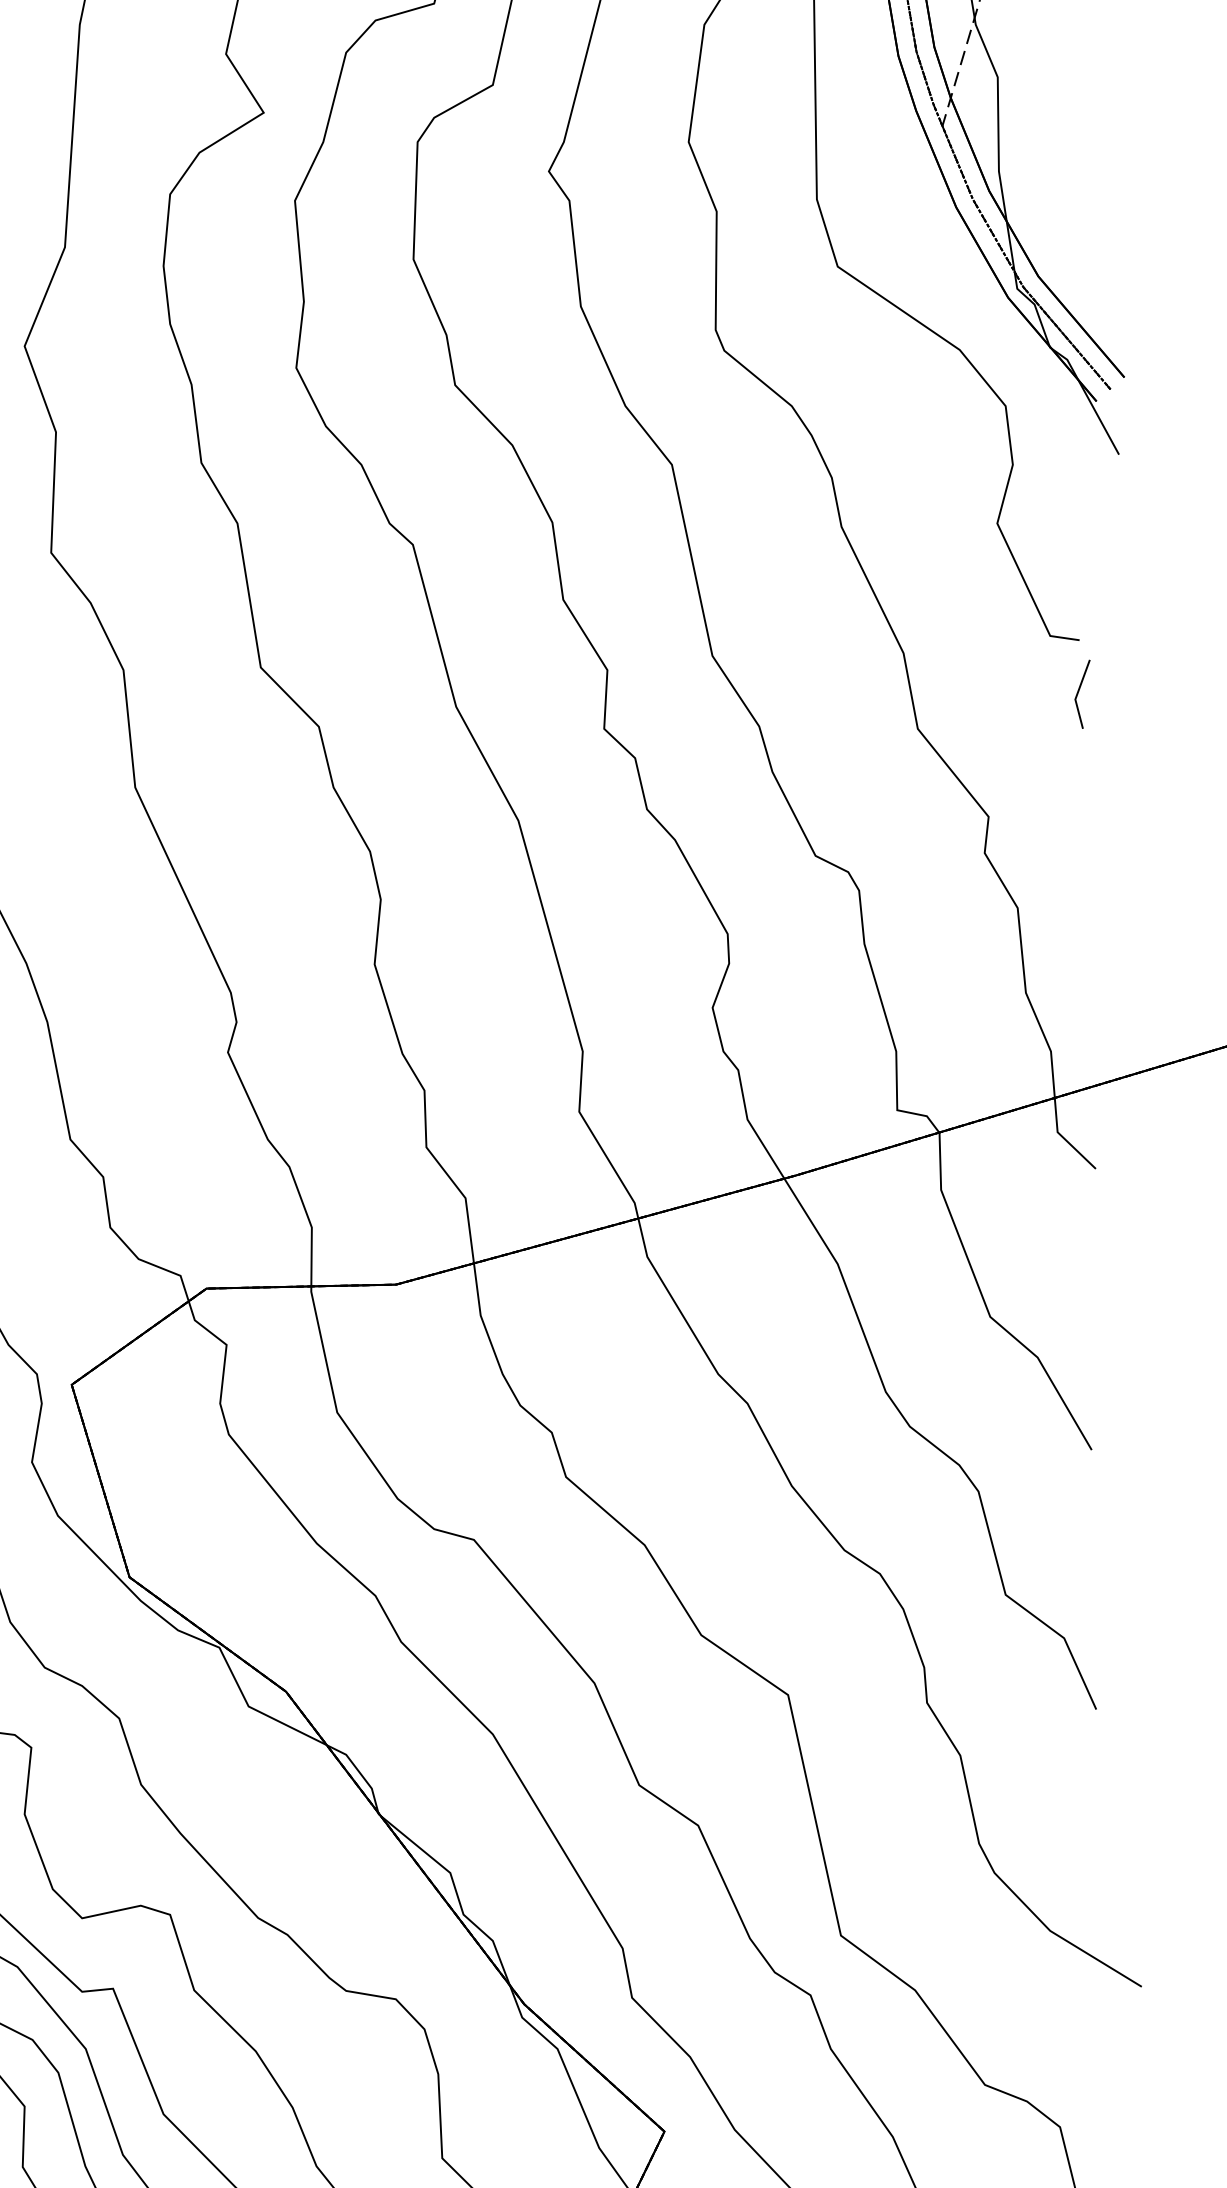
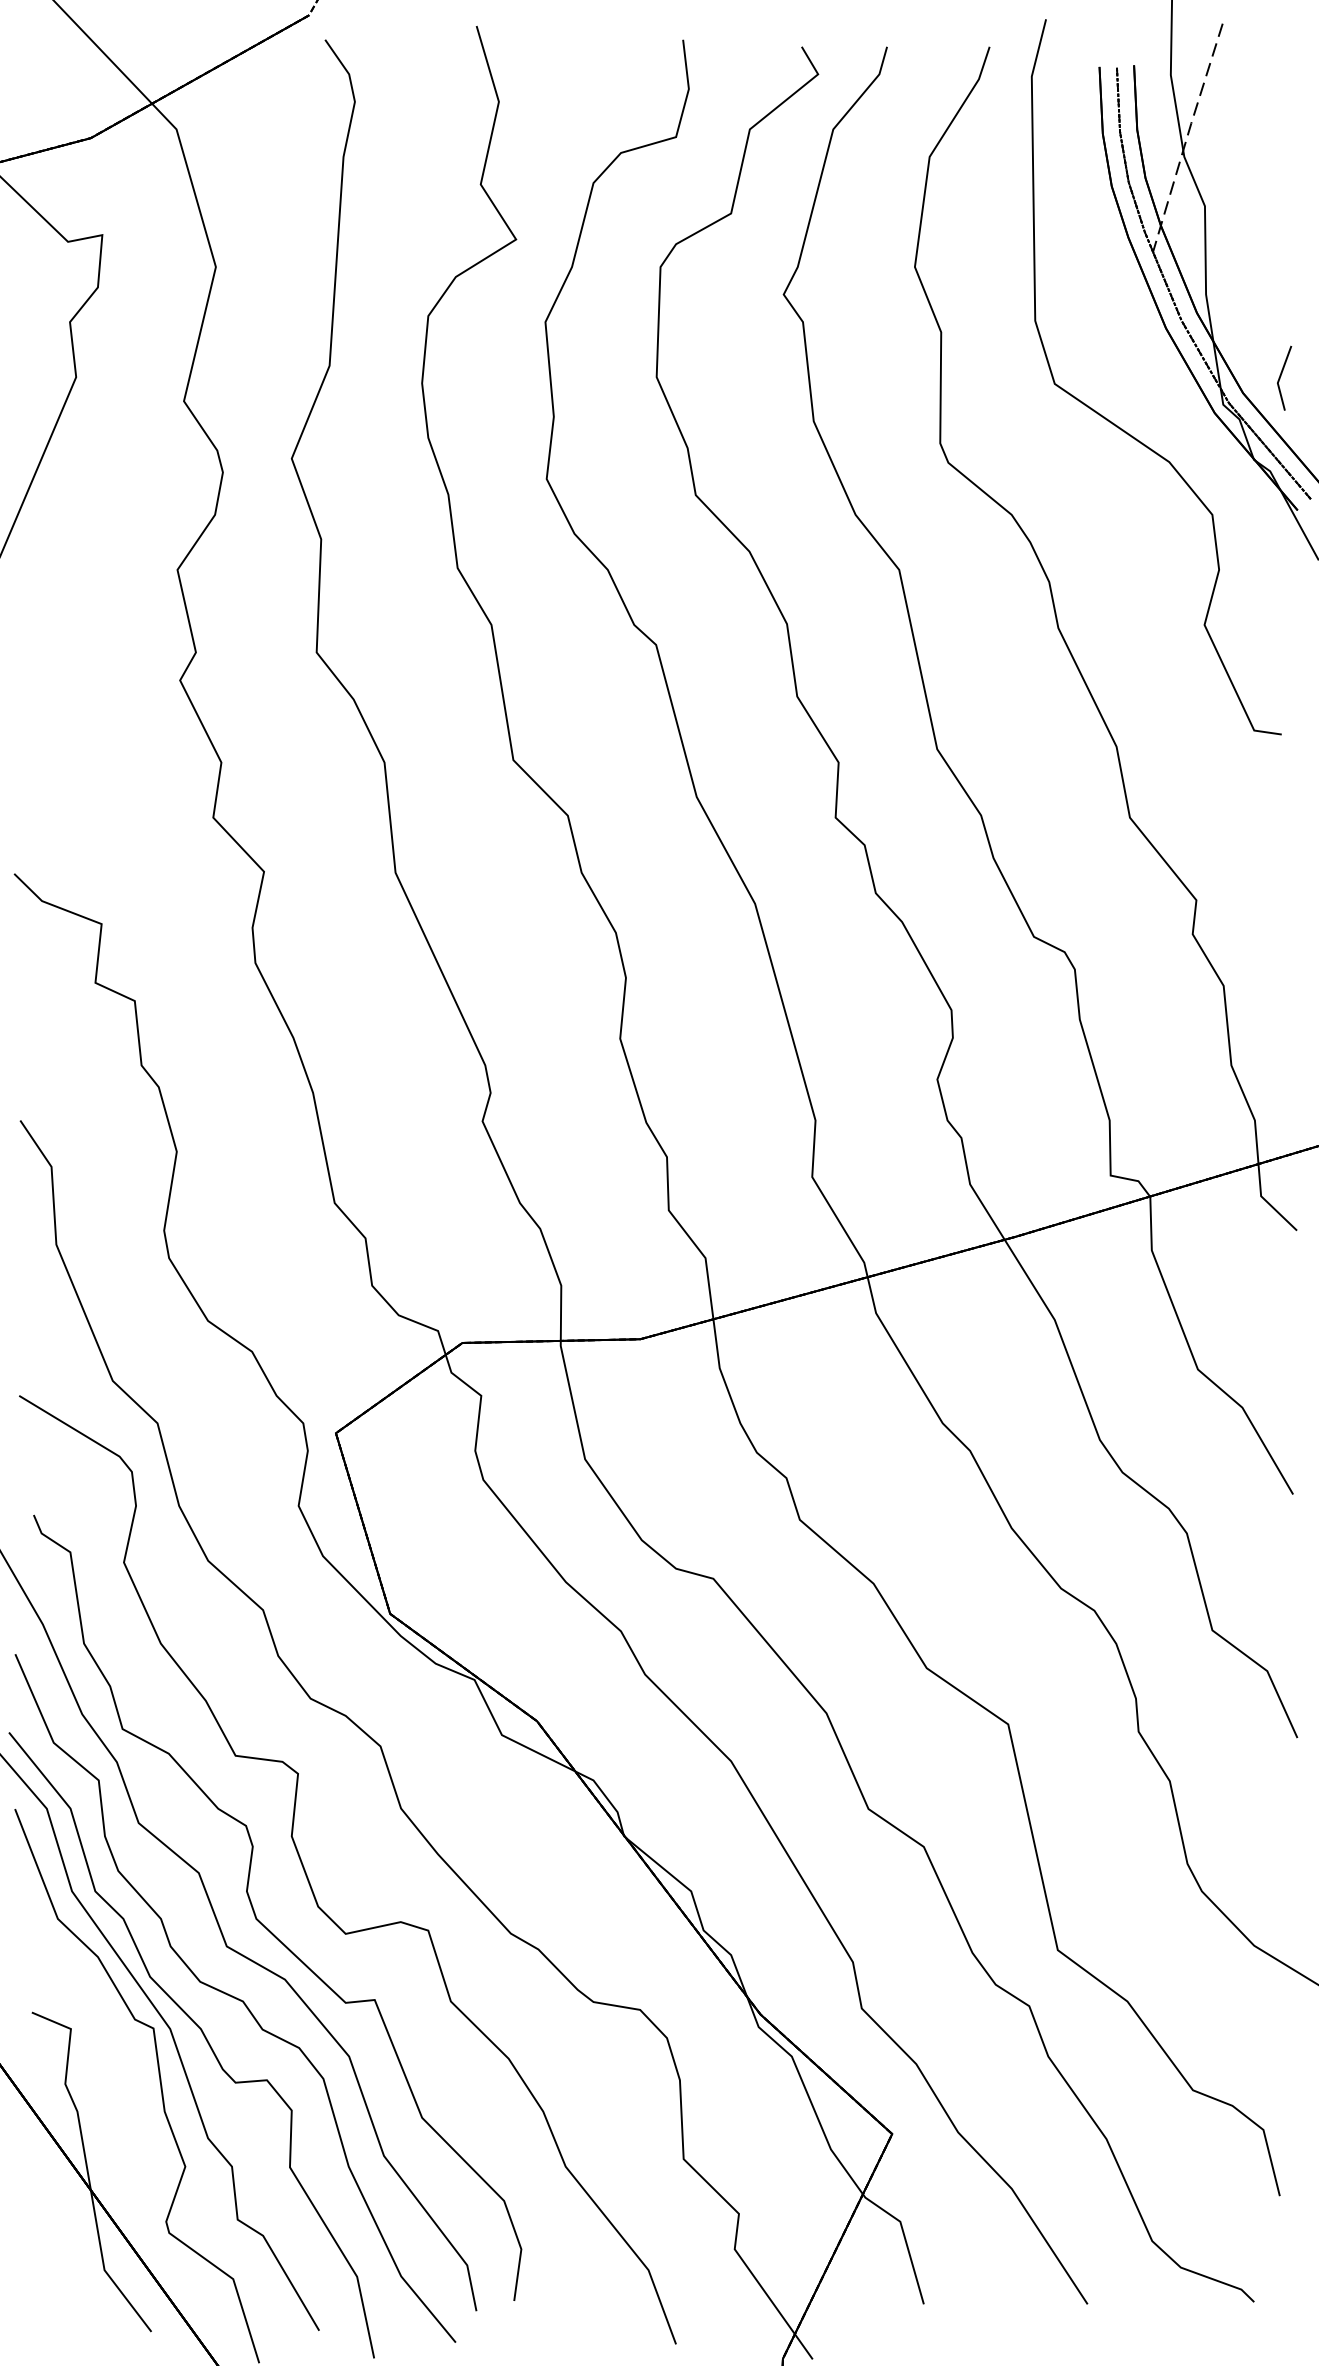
line: (1079, 692) -> (1281, 376), moved

